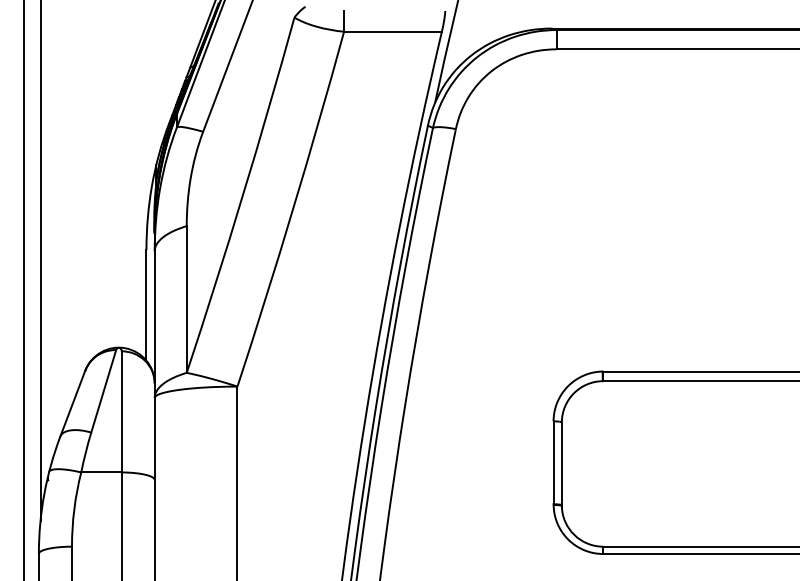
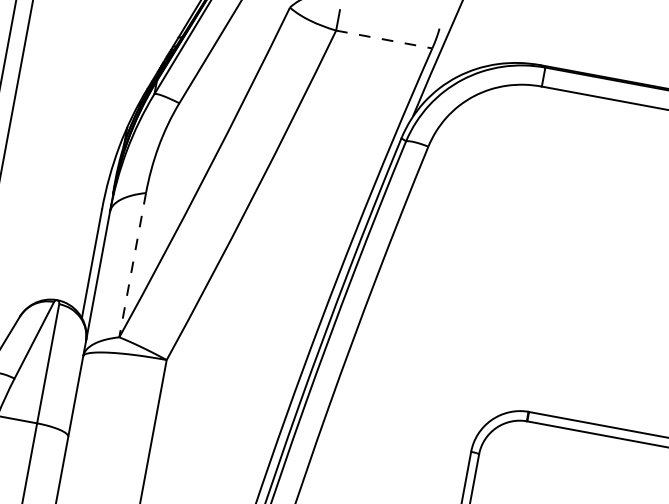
line: (392, 31) -> (383, 39), solid -> dashed
line: (186, 300) -> (132, 266), solid -> dashed

